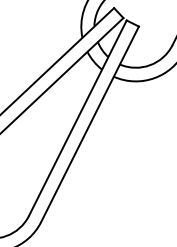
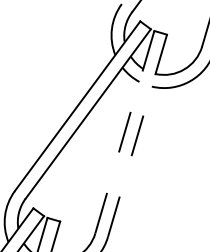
line: (77, 118) -> (124, 132), solid -> dashed
line: (89, 124) -> (137, 136), solid -> dashed

